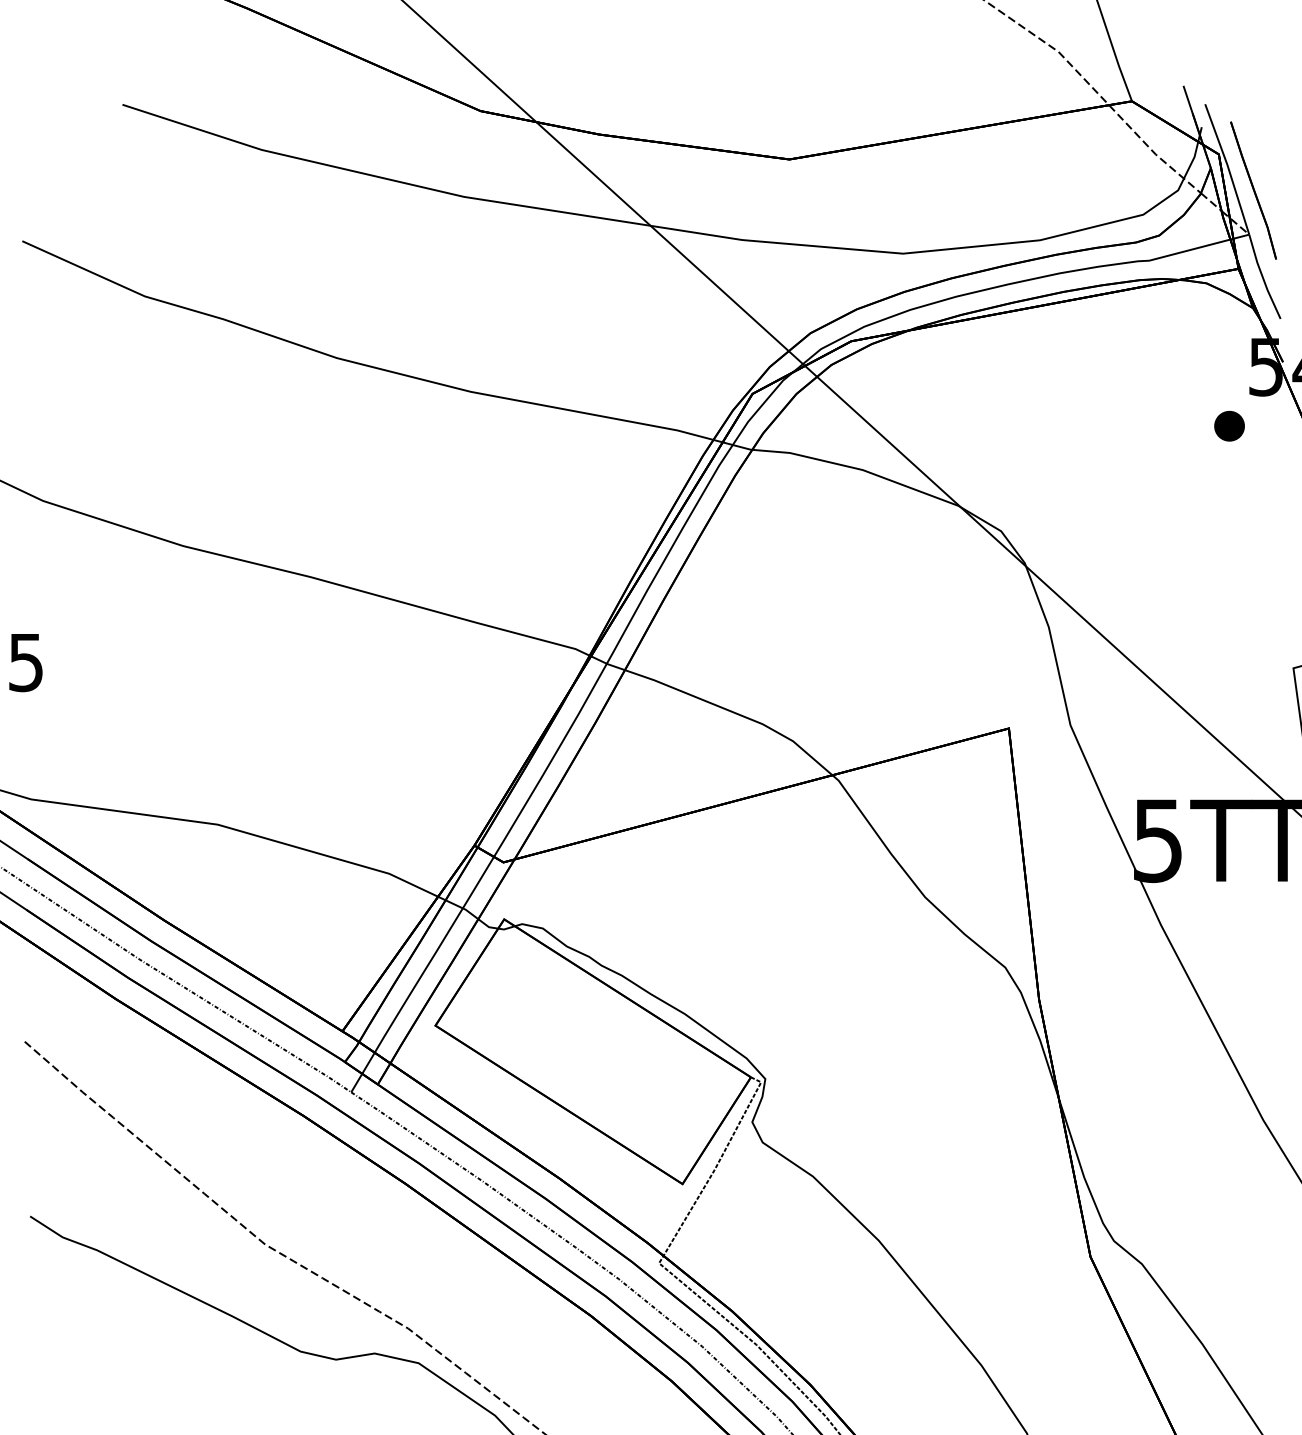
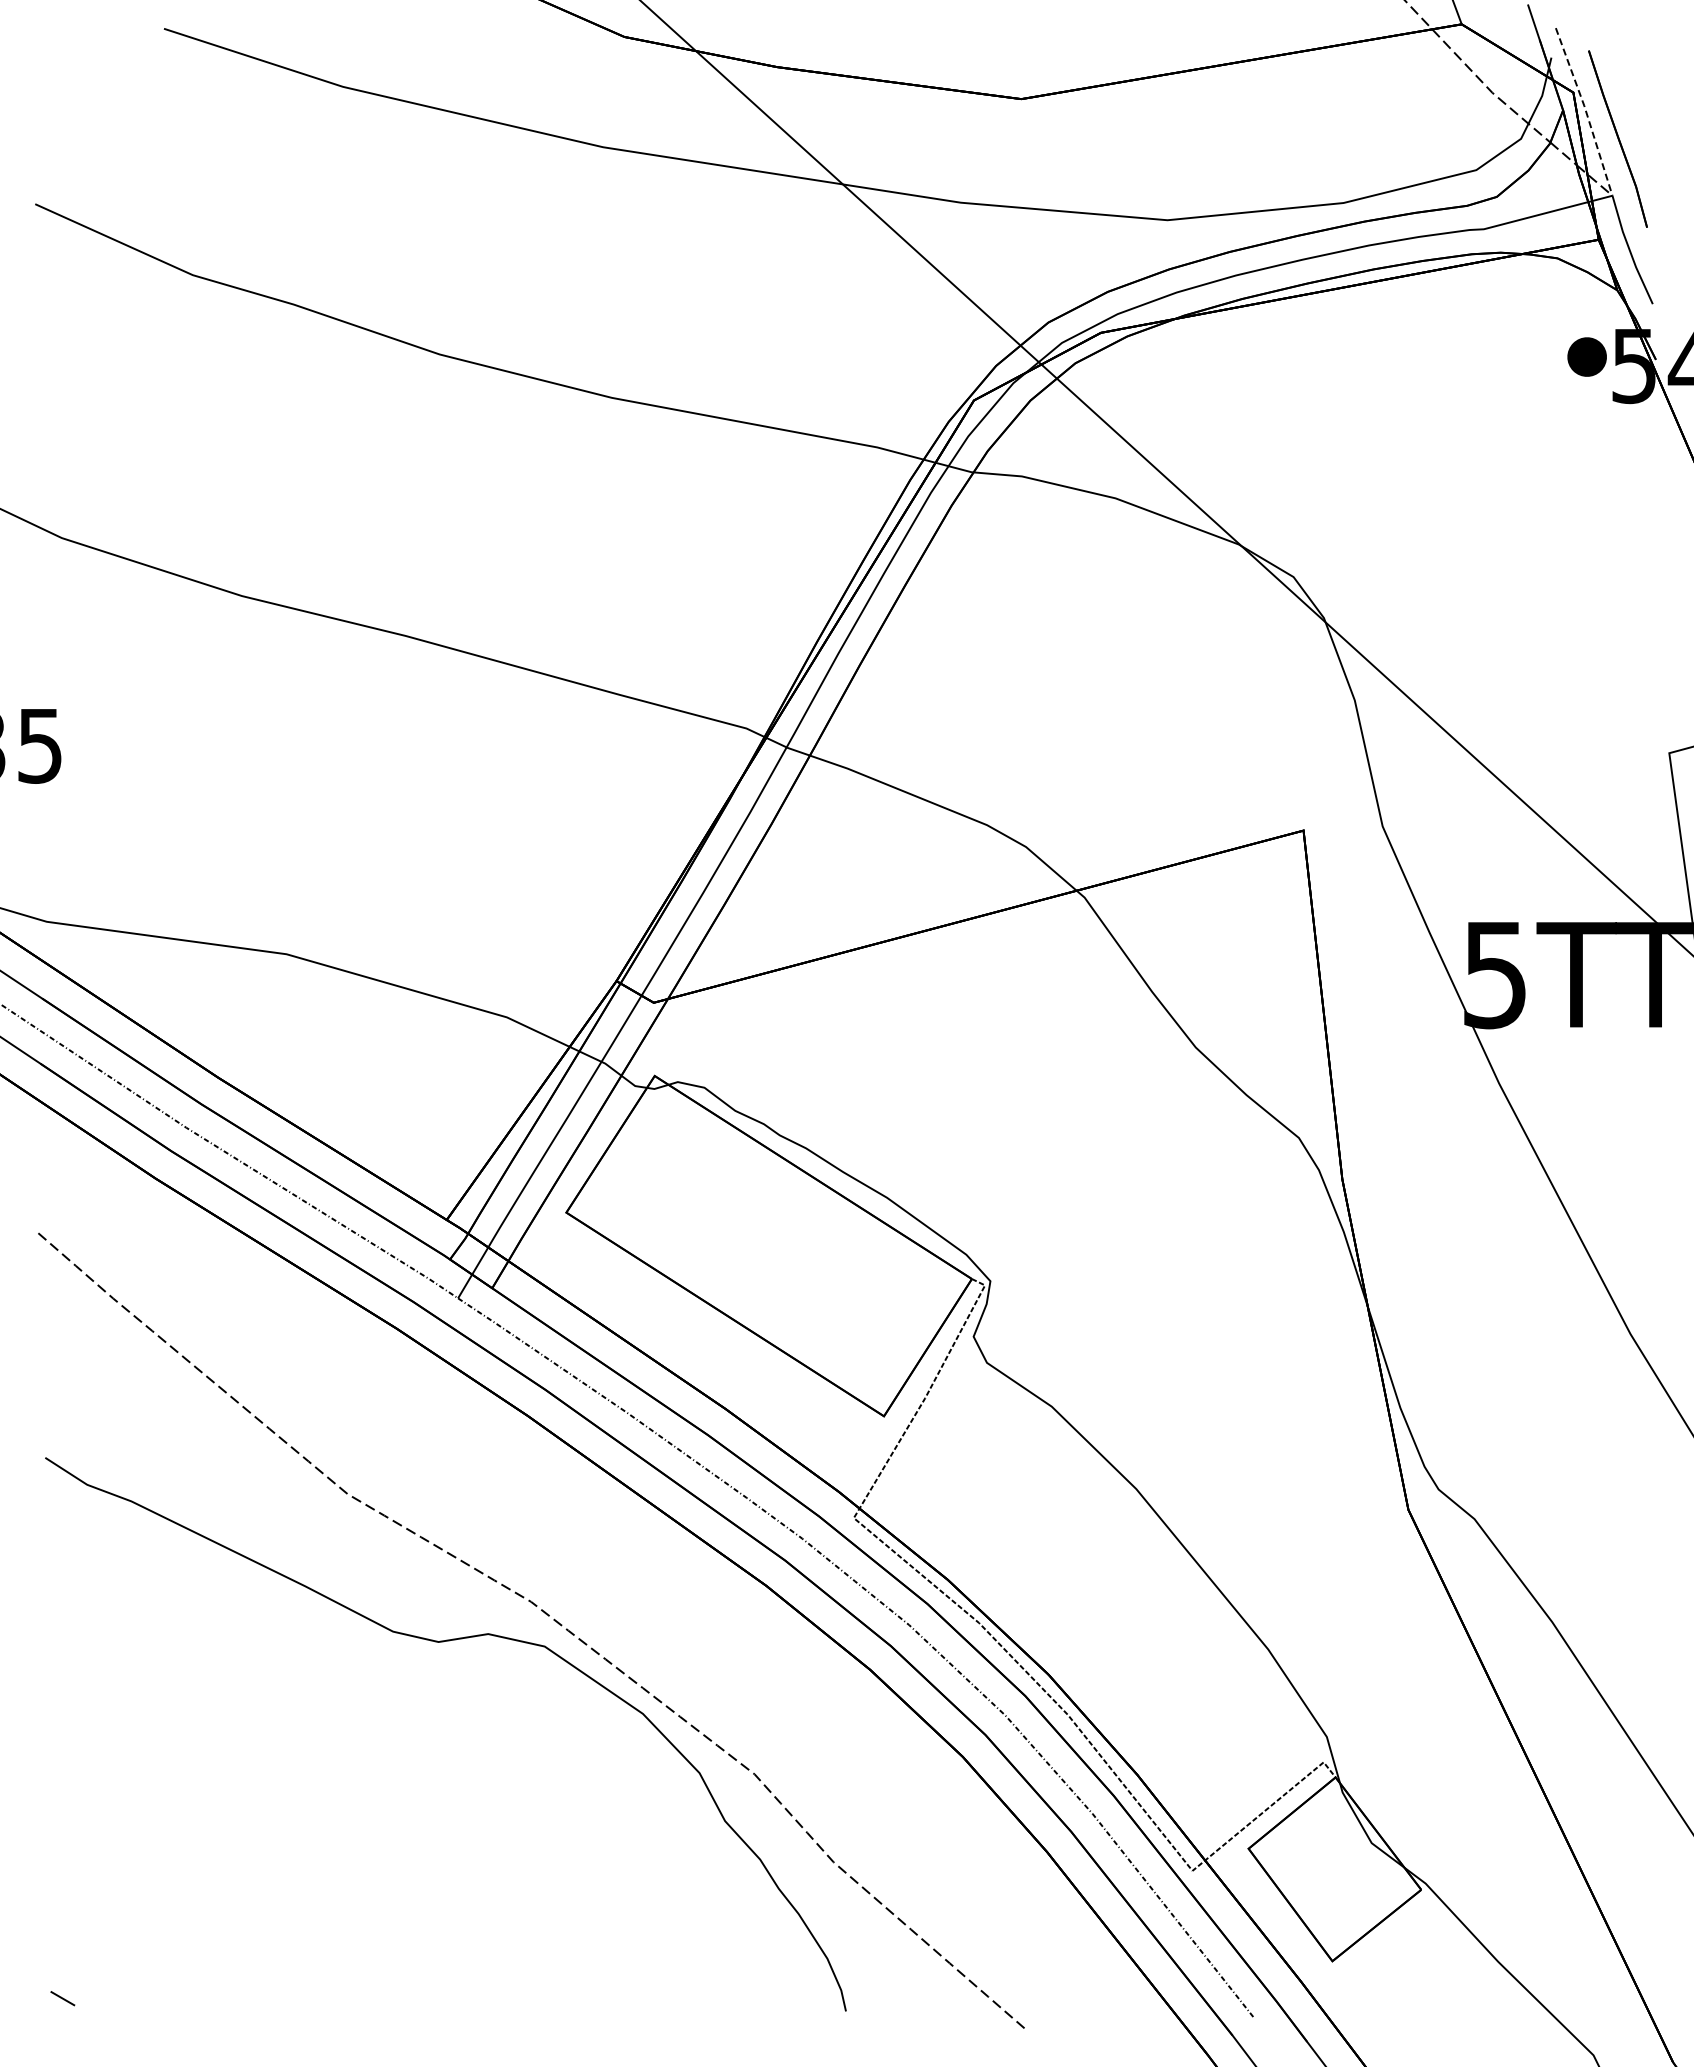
line: (1229, 169) -> (1586, 111), solid -> dashed
part: (1229, 425) -> (1586, 356), moved

